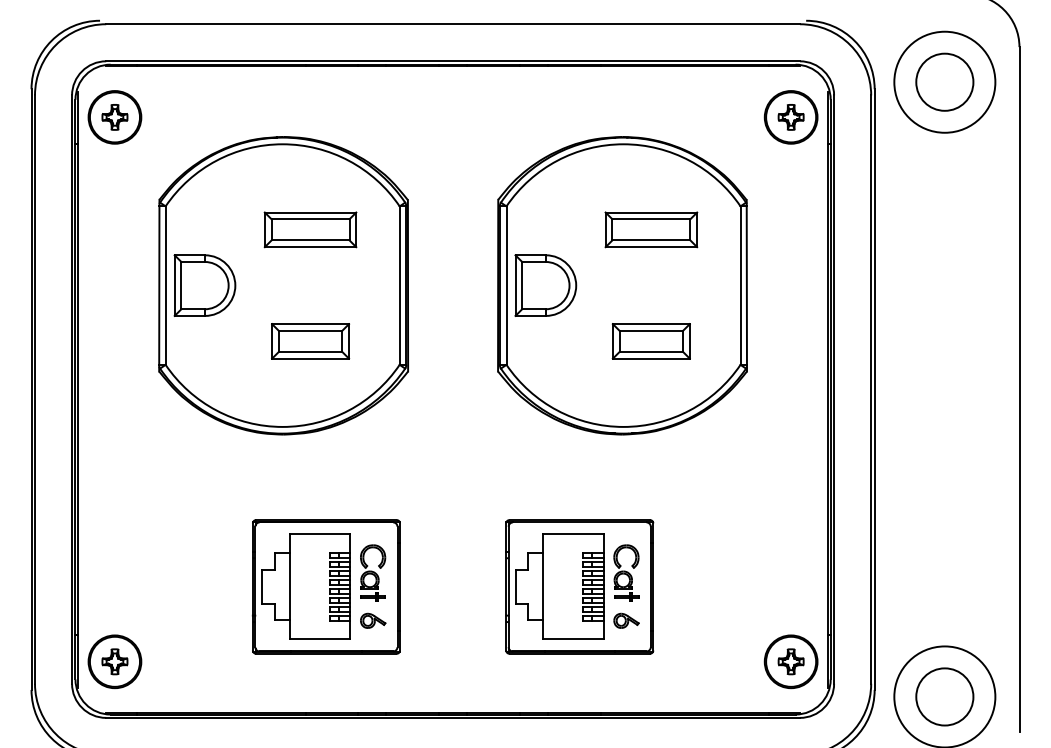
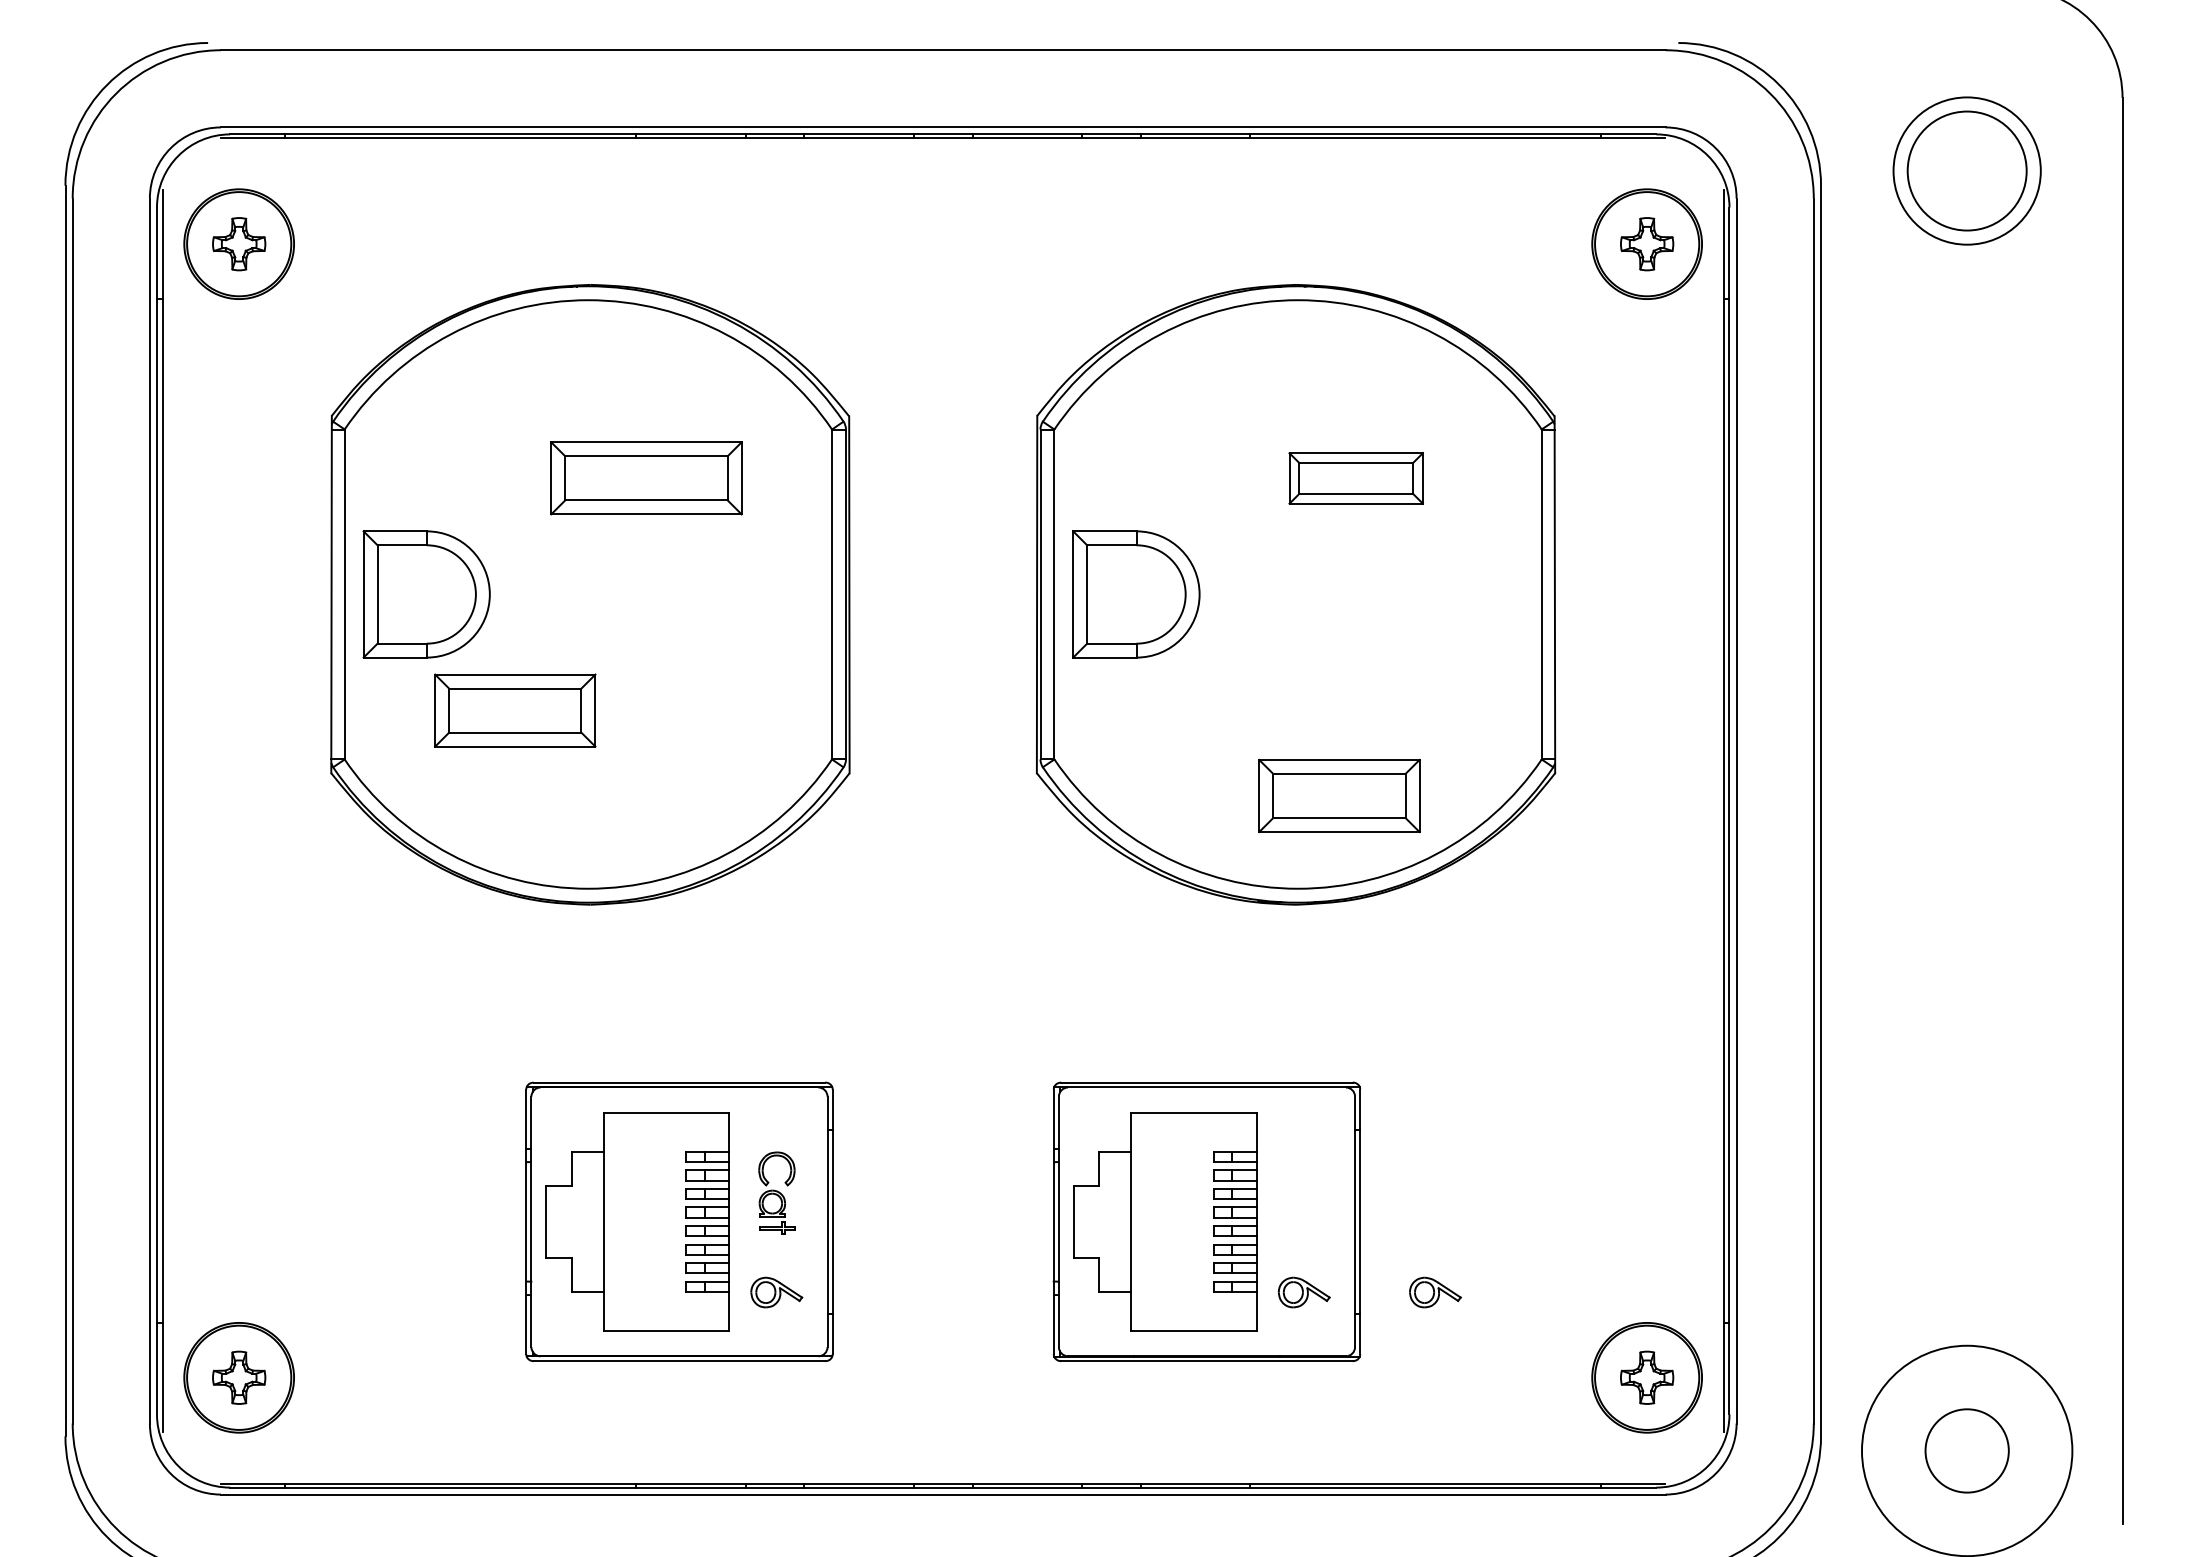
circle: (944, 81) -> (1966, 169), size x0.7
part: (651, 229) -> (1356, 477), size x0.7
part: (310, 341) -> (515, 710), moved
part: (650, 341) -> (1337, 796), moved
part: (373, 572) -> (777, 1191), size x0.7
part: (626, 572) -> (1304, 1191), removed
part: (689, 620) -> (1435, 1291), added
circle: (944, 696) -> (1966, 1450), size x0.7

